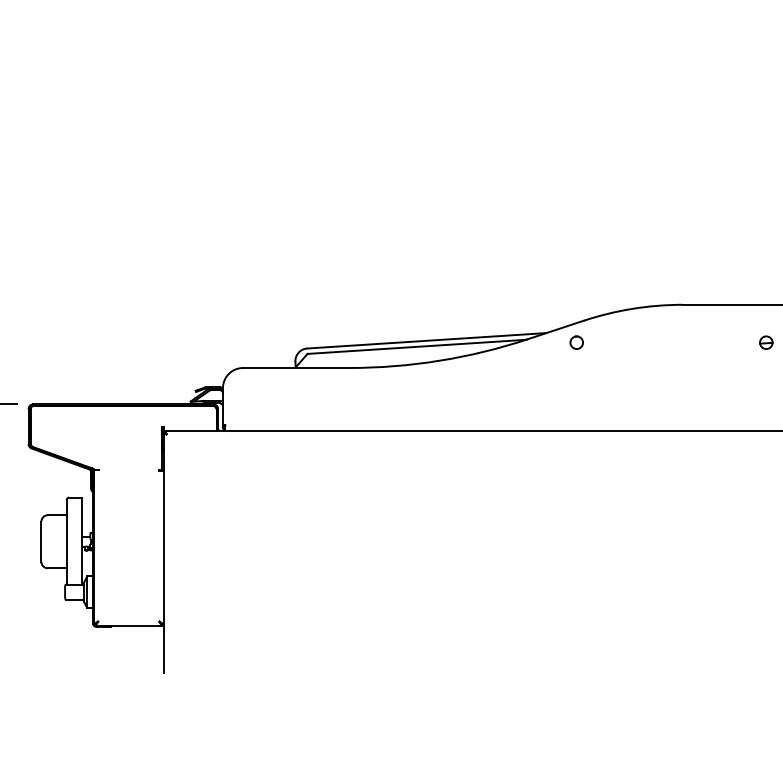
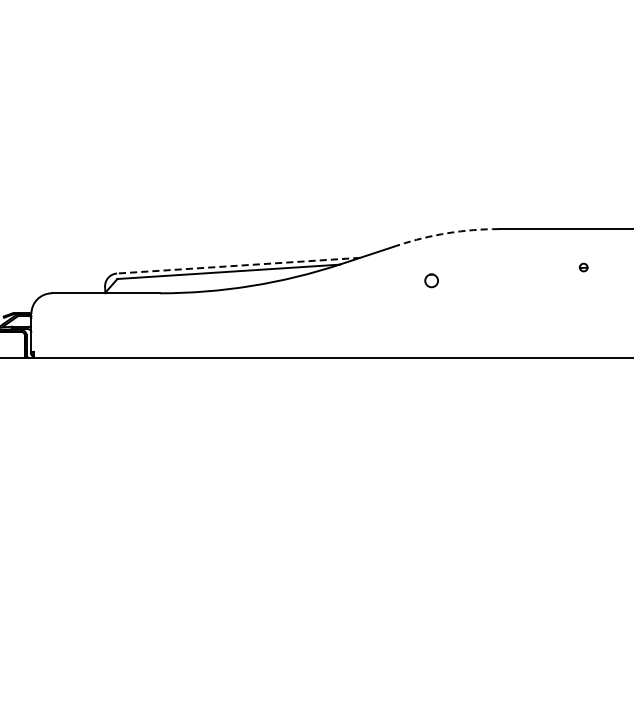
arc: (632, 308) -> (447, 232), solid -> dashed
line: (426, 340) -> (238, 265), solid -> dashed
circle: (576, 342) -> (431, 280), moved
part: (766, 342) -> (583, 267), size x0.6

